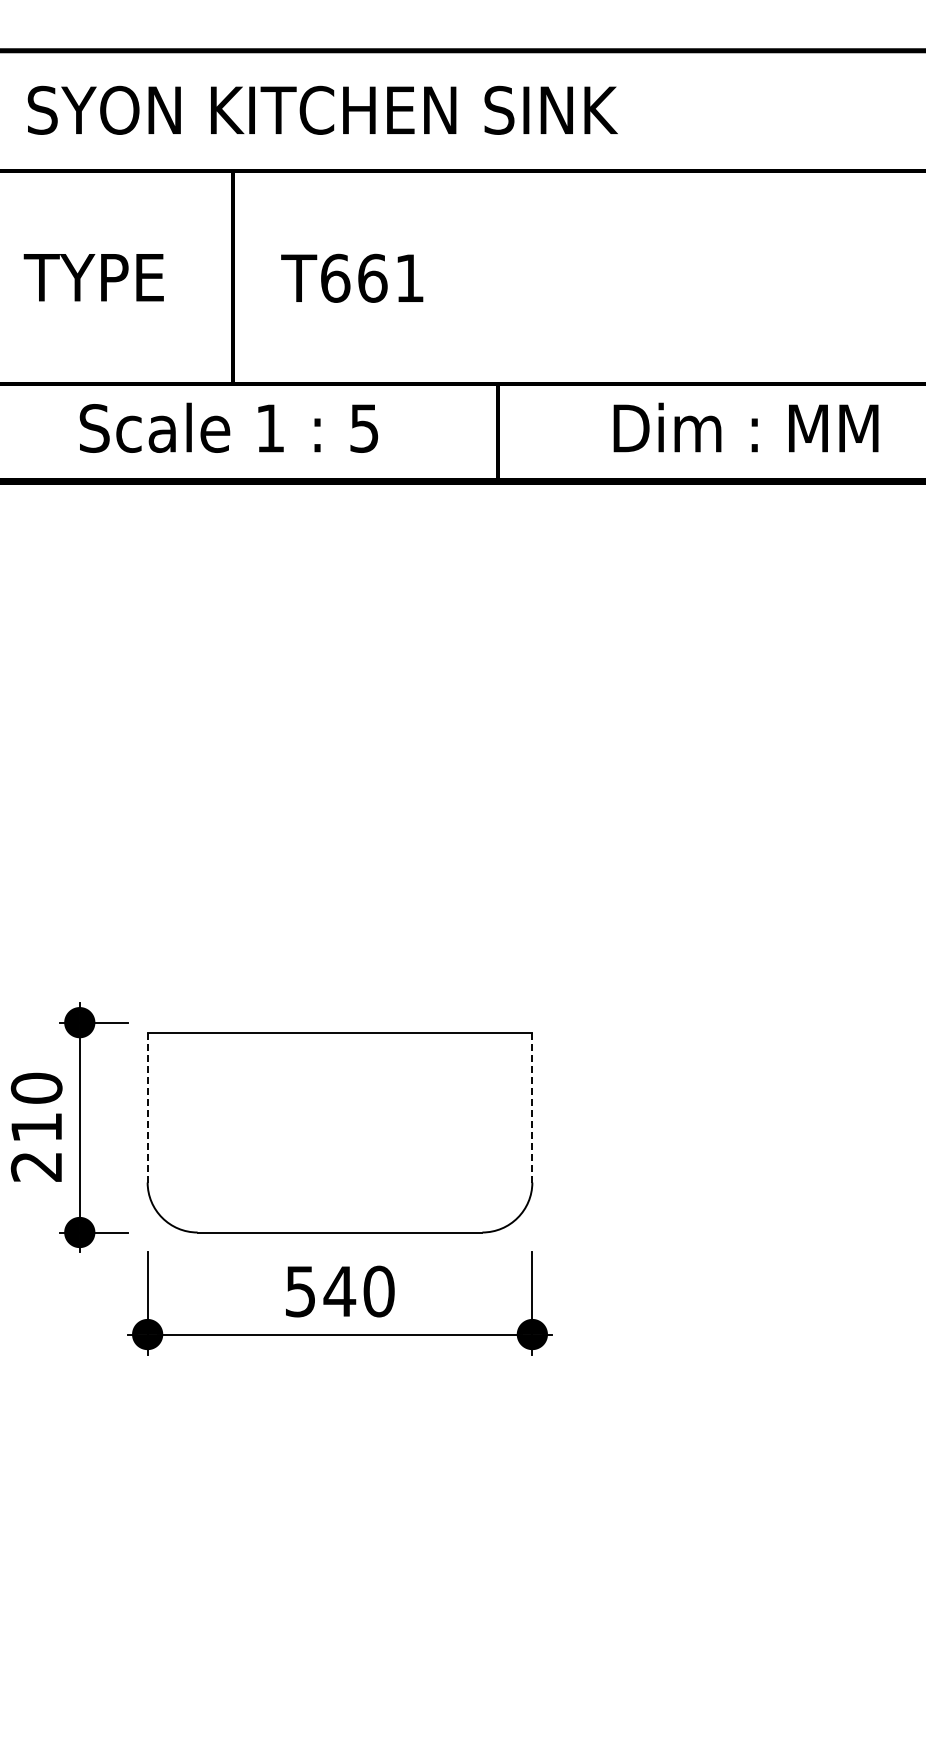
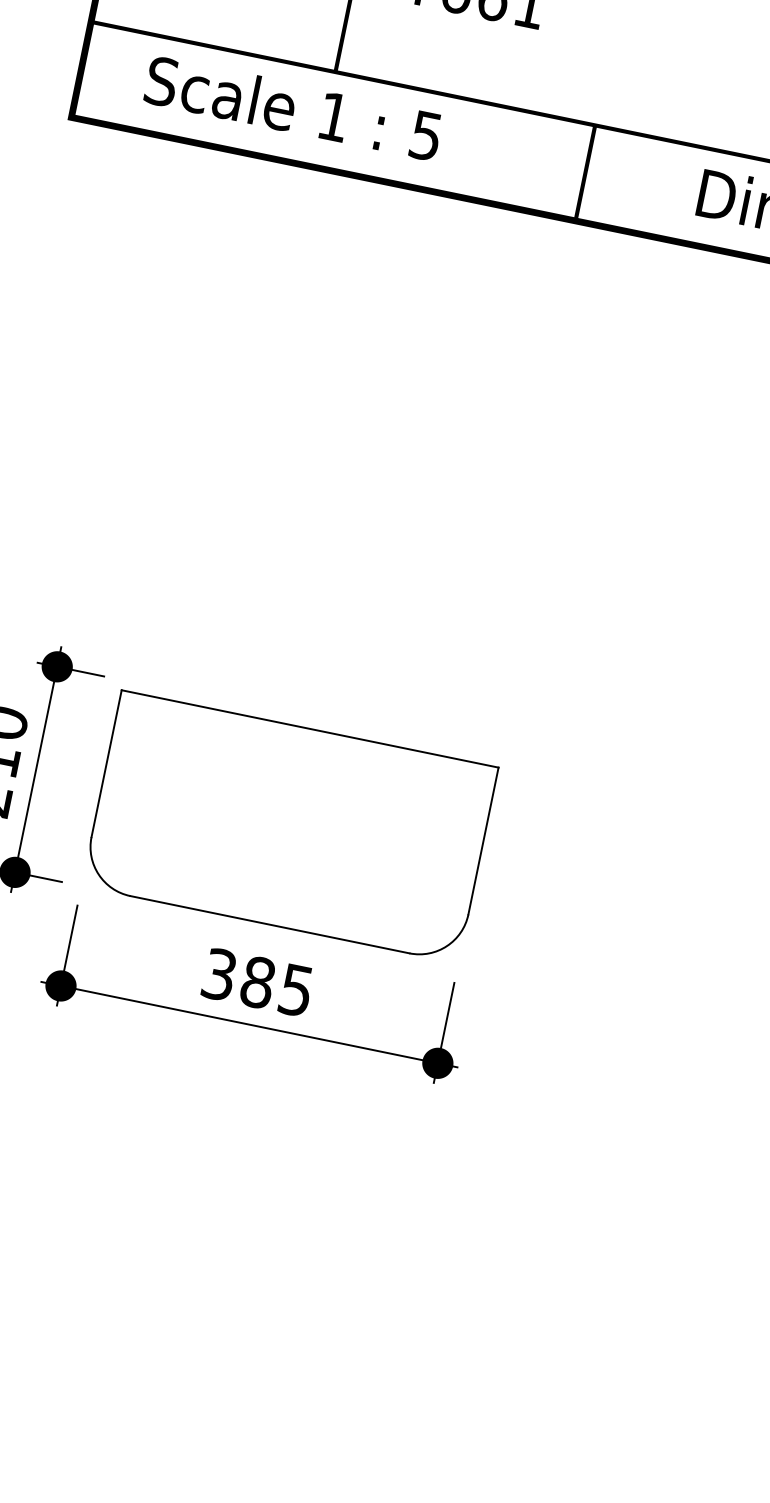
text: (228, 427) -> (293, 107), moved
line: (147, 1107) -> (106, 763), dashed -> solid
line: (532, 1107) -> (483, 840), dashed -> solid
text: (340, 1291) -> (258, 982), 540 -> 385

